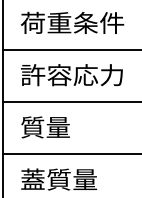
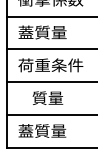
text: (72, 22) -> (50, 32), 荷重条件 -> 蓋質量
text: (72, 75) -> (50, 65), 許容応力 -> 荷重条件
text: (44, 126) -> (47, 97), moved

